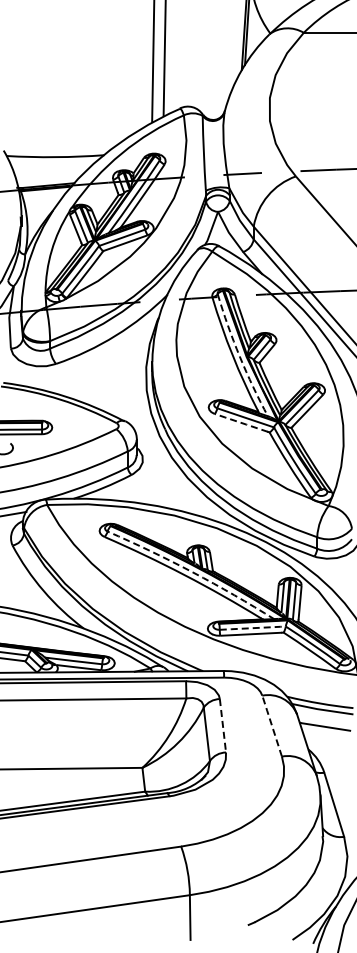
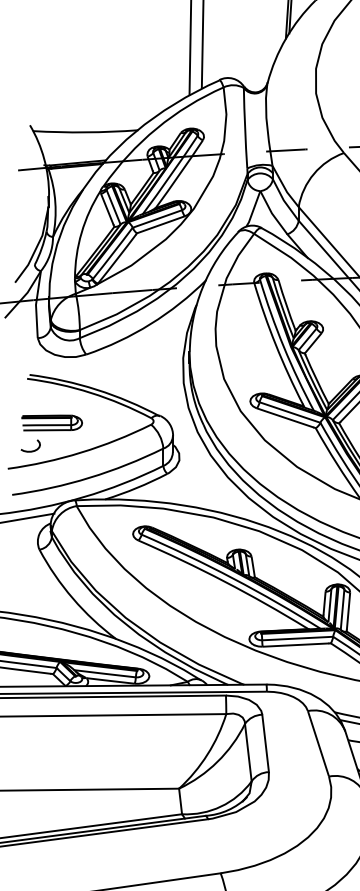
arc: (239, 356) -> (283, 346), dashed -> solid
line: (240, 422) -> (284, 417), dashed -> solid
arc: (192, 572) -> (232, 578), dashed -> solid
line: (252, 628) -> (297, 638), dashed -> solid
line: (222, 725) -> (265, 743), dashed -> solid
line: (271, 725) -> (317, 743), dashed -> solid

